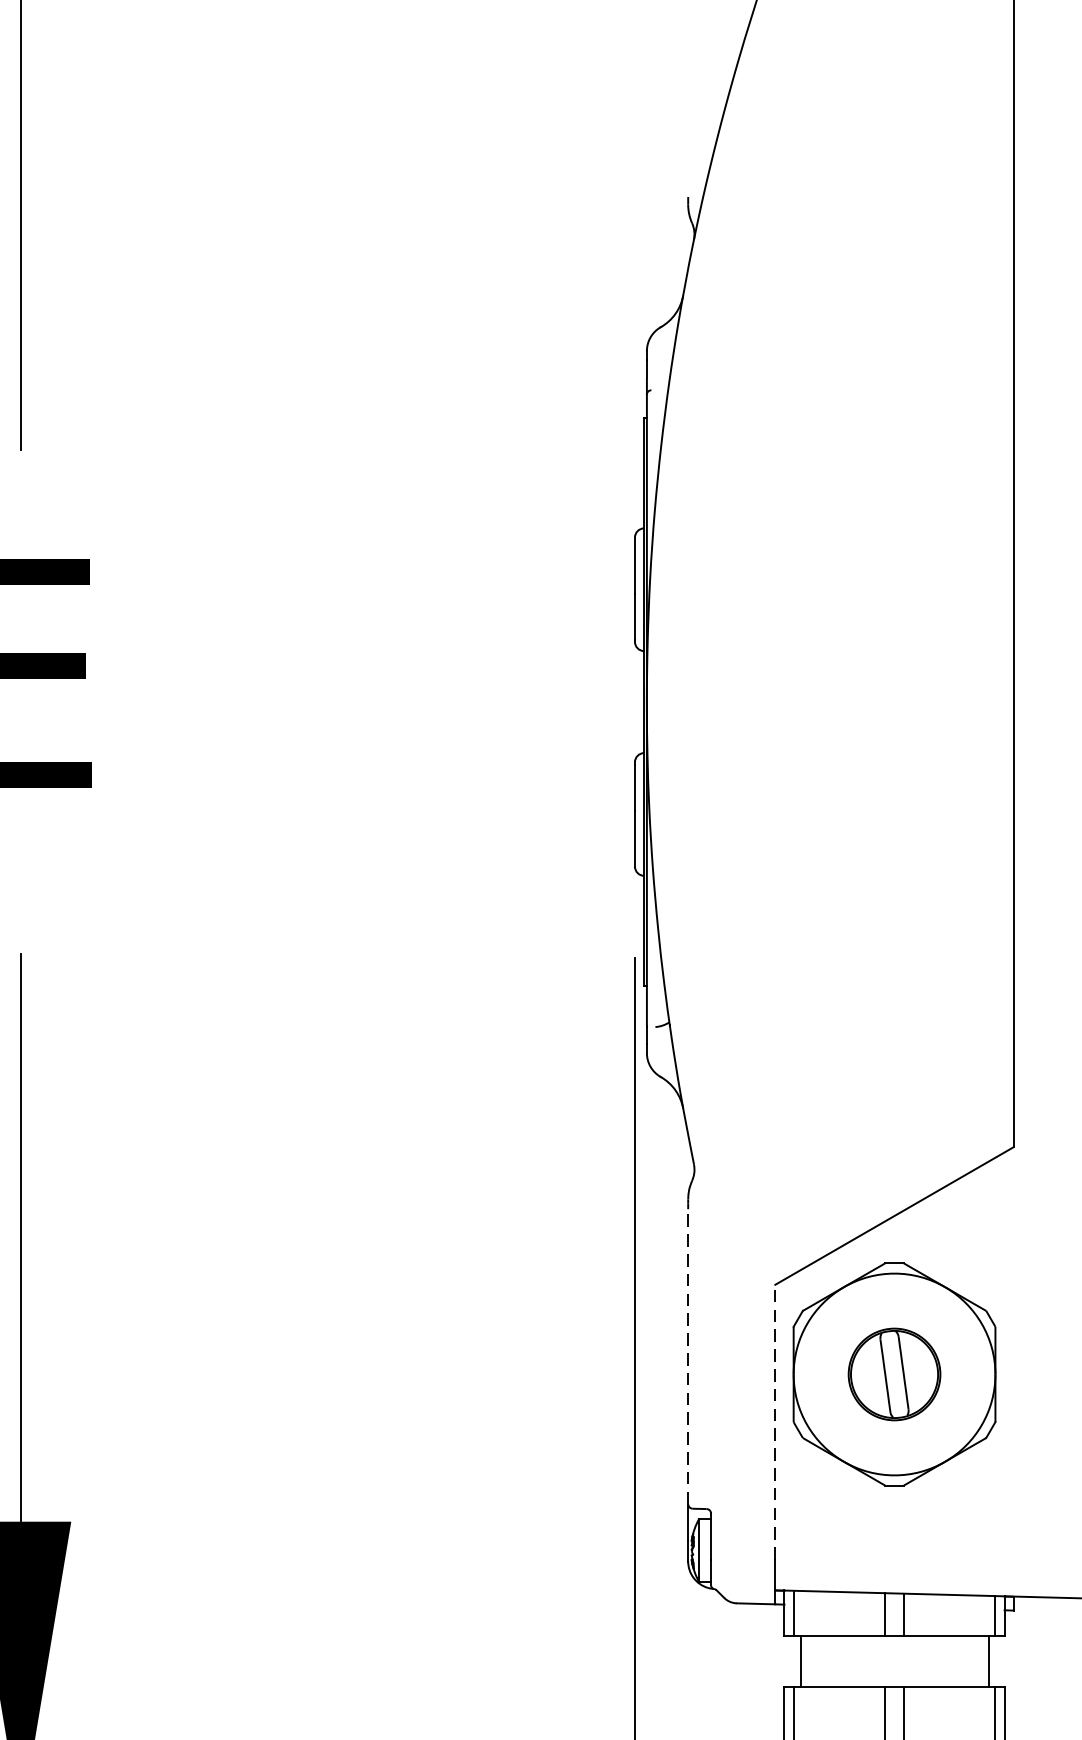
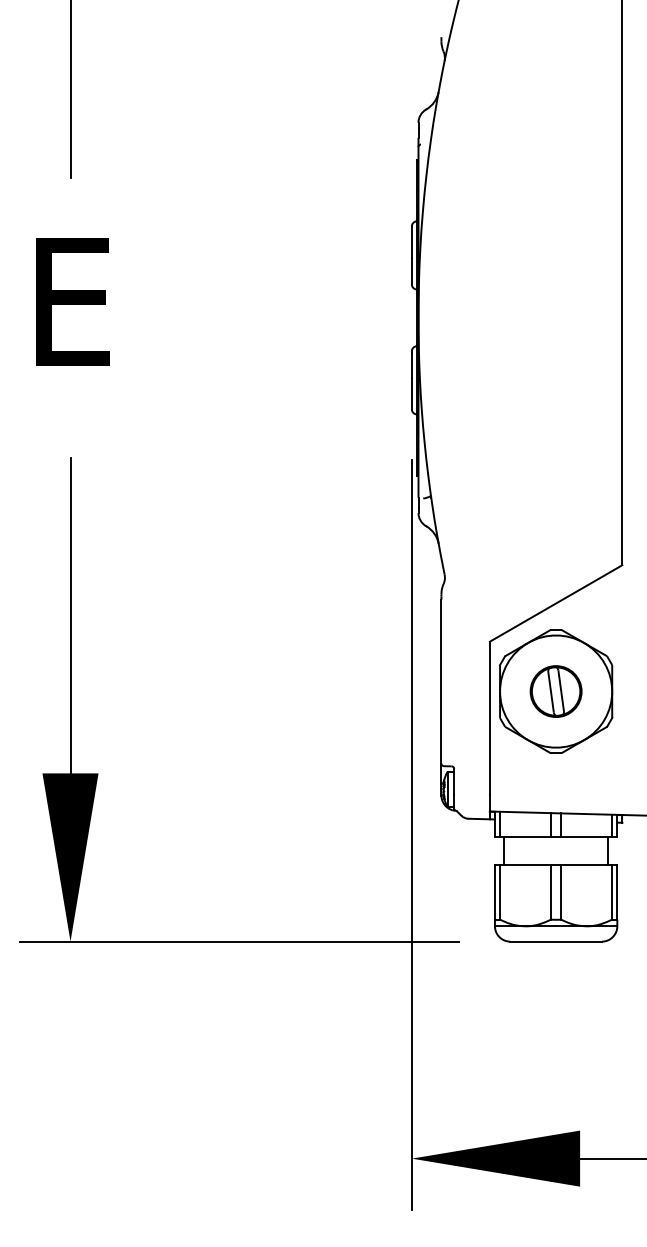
line: (688, 1356) -> (441, 681), dashed -> solid
line: (774, 1421) -> (489, 717), dashed -> solid

